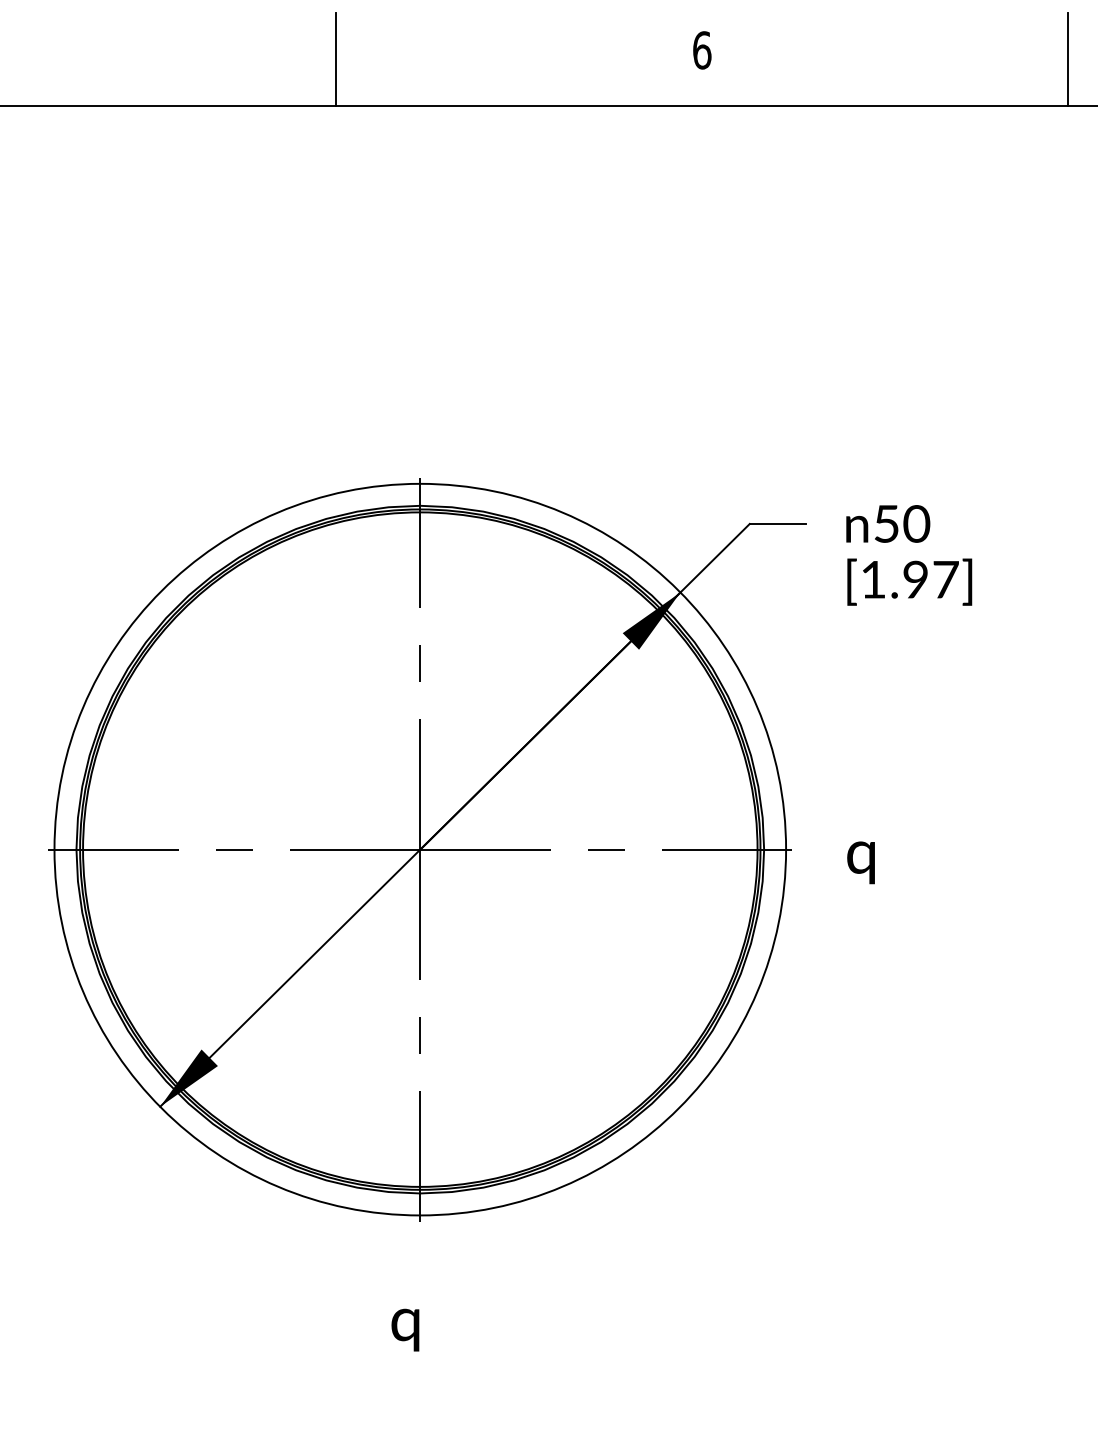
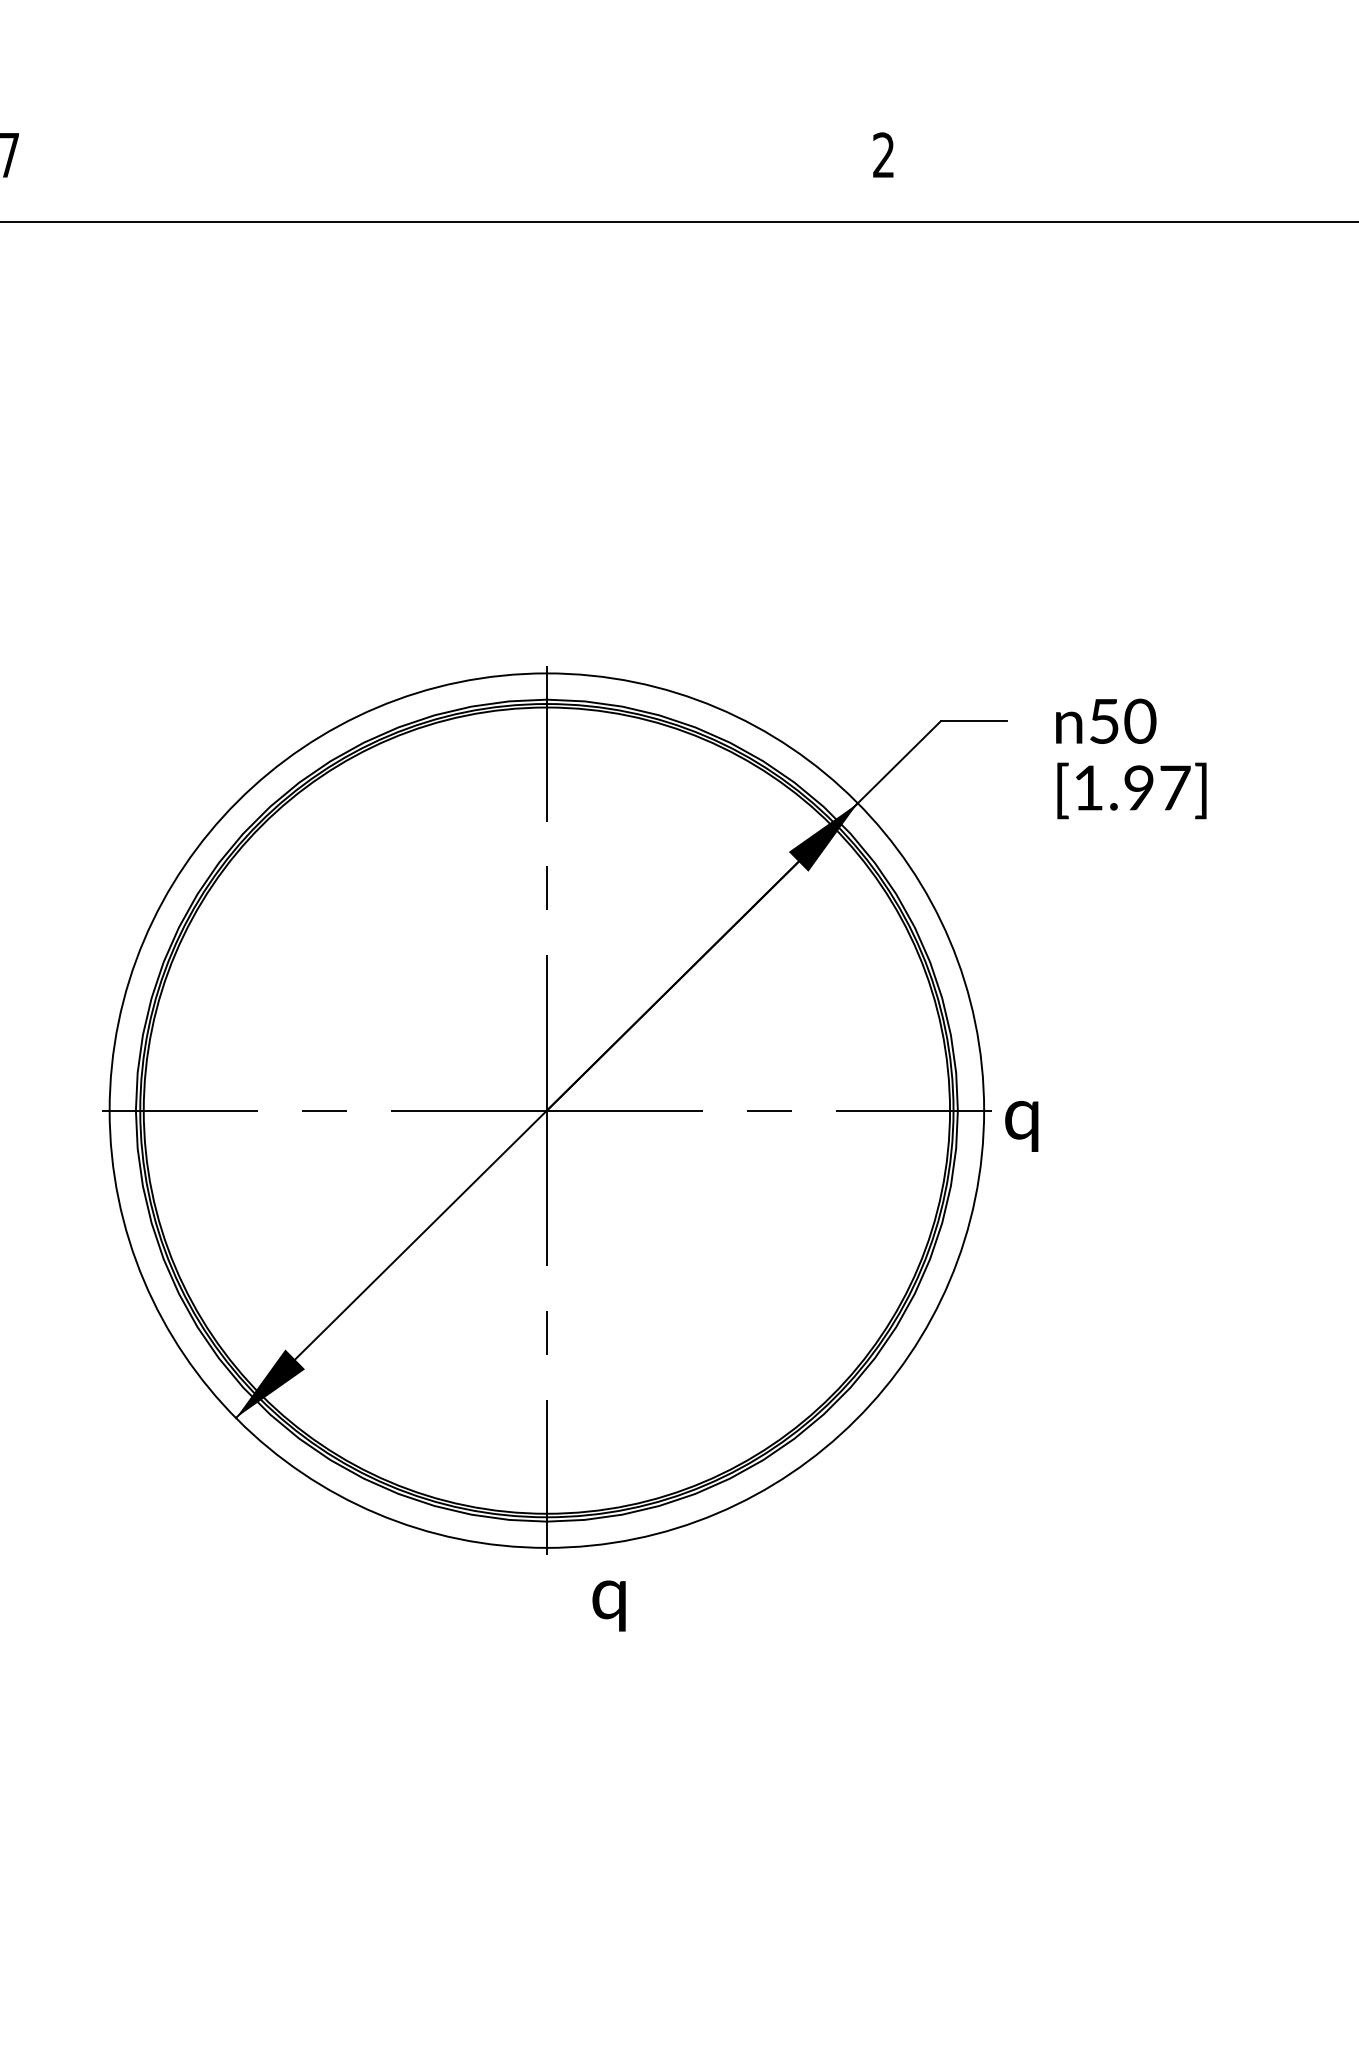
text: (702, 50) -> (884, 155), 6 -> 2
line: (336, 58) -> (446, 165), removed
line: (1068, 58) -> (1321, 165), removed
text: (860, 862) -> (1021, 1125), moved
text: (404, 1329) -> (608, 1605), moved

